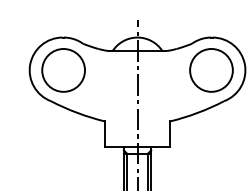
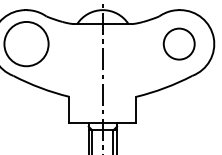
part: (211, 70) -> (179, 44), size x0.7

